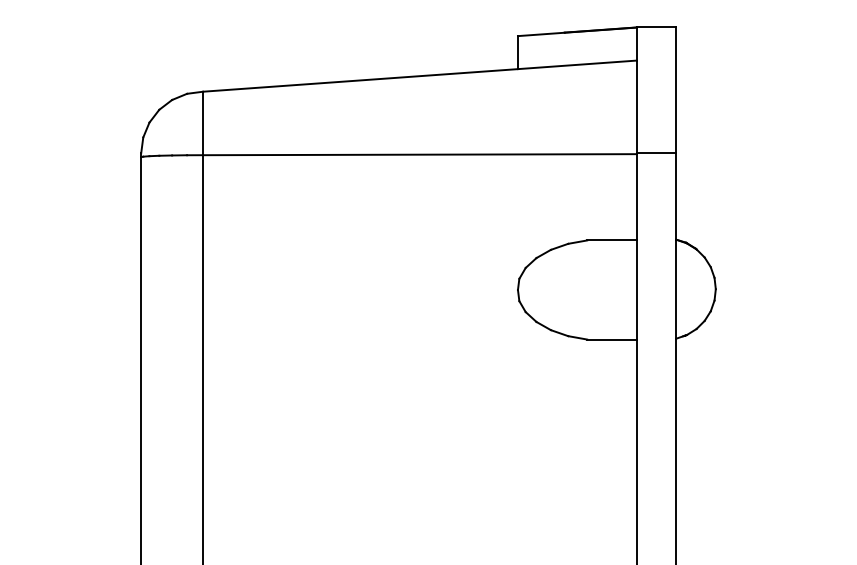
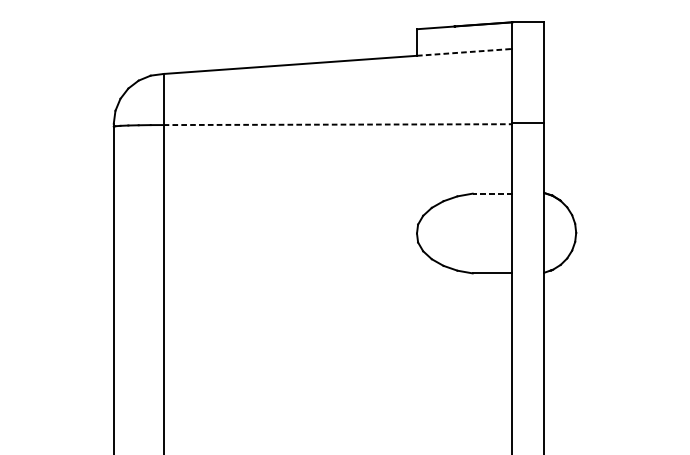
line: (577, 64) -> (464, 52), solid -> dashed
line: (419, 154) -> (337, 124), solid -> dashed
line: (611, 240) -> (492, 193), solid -> dashed

